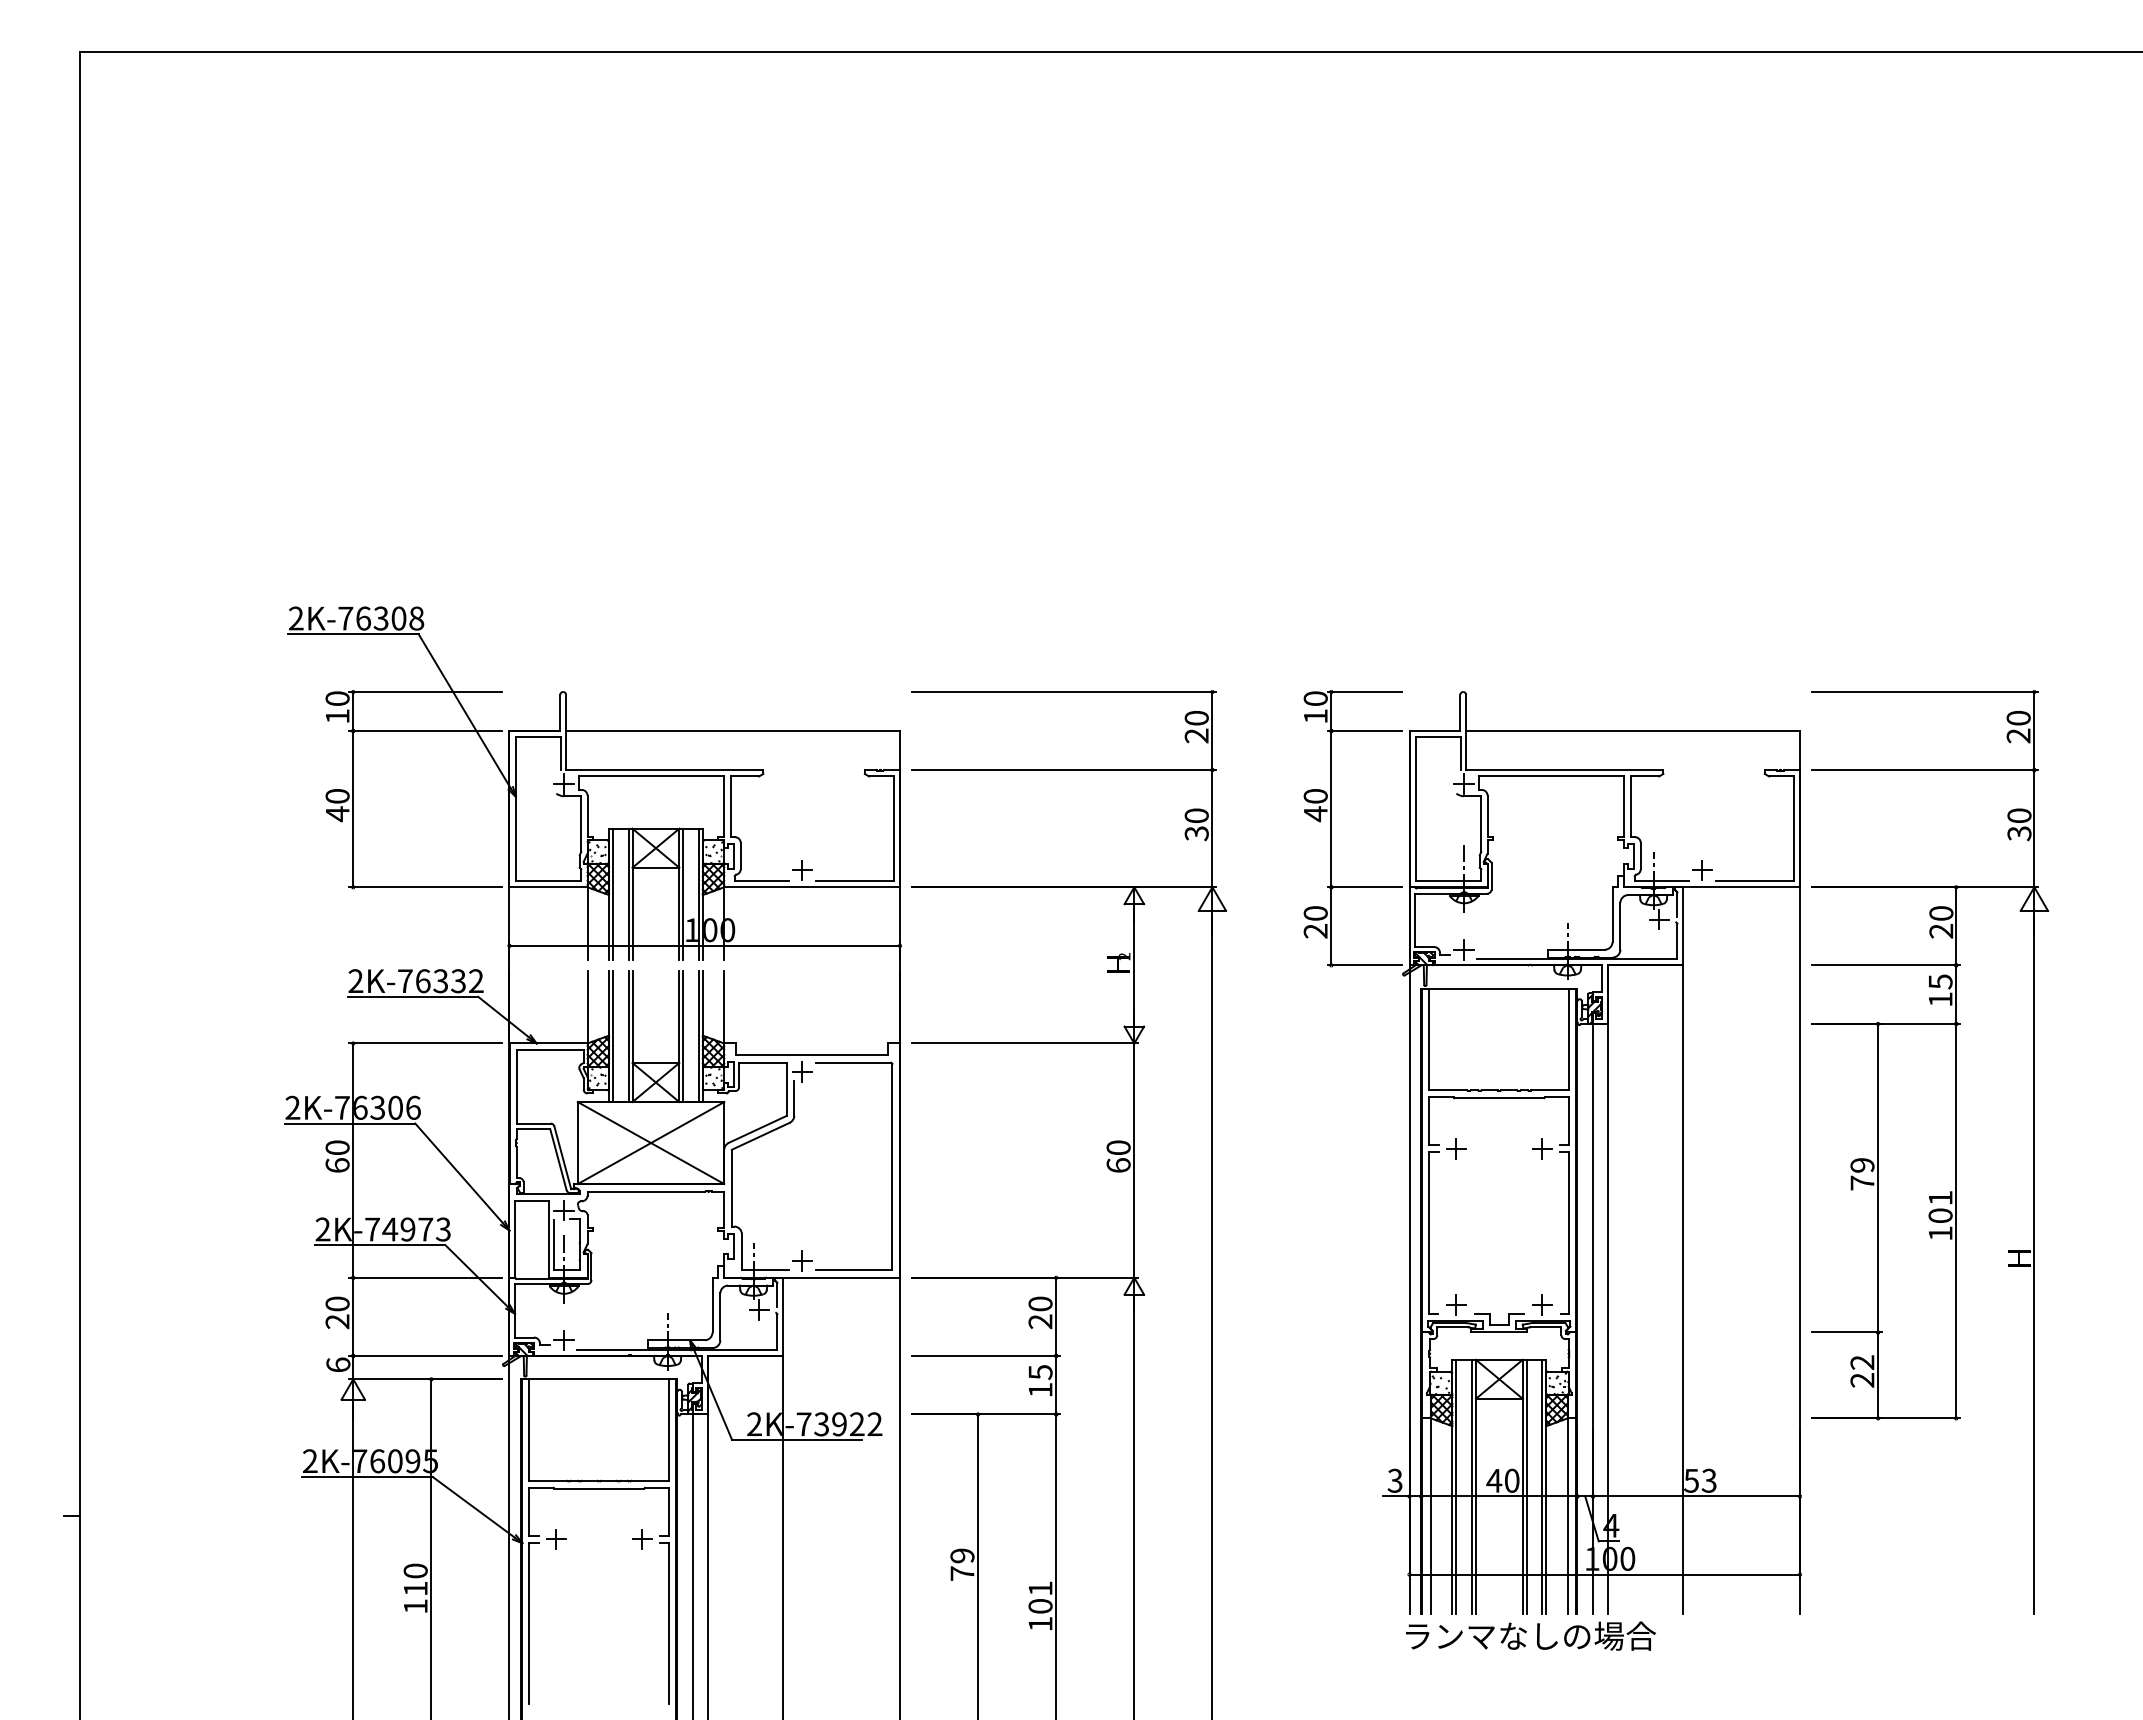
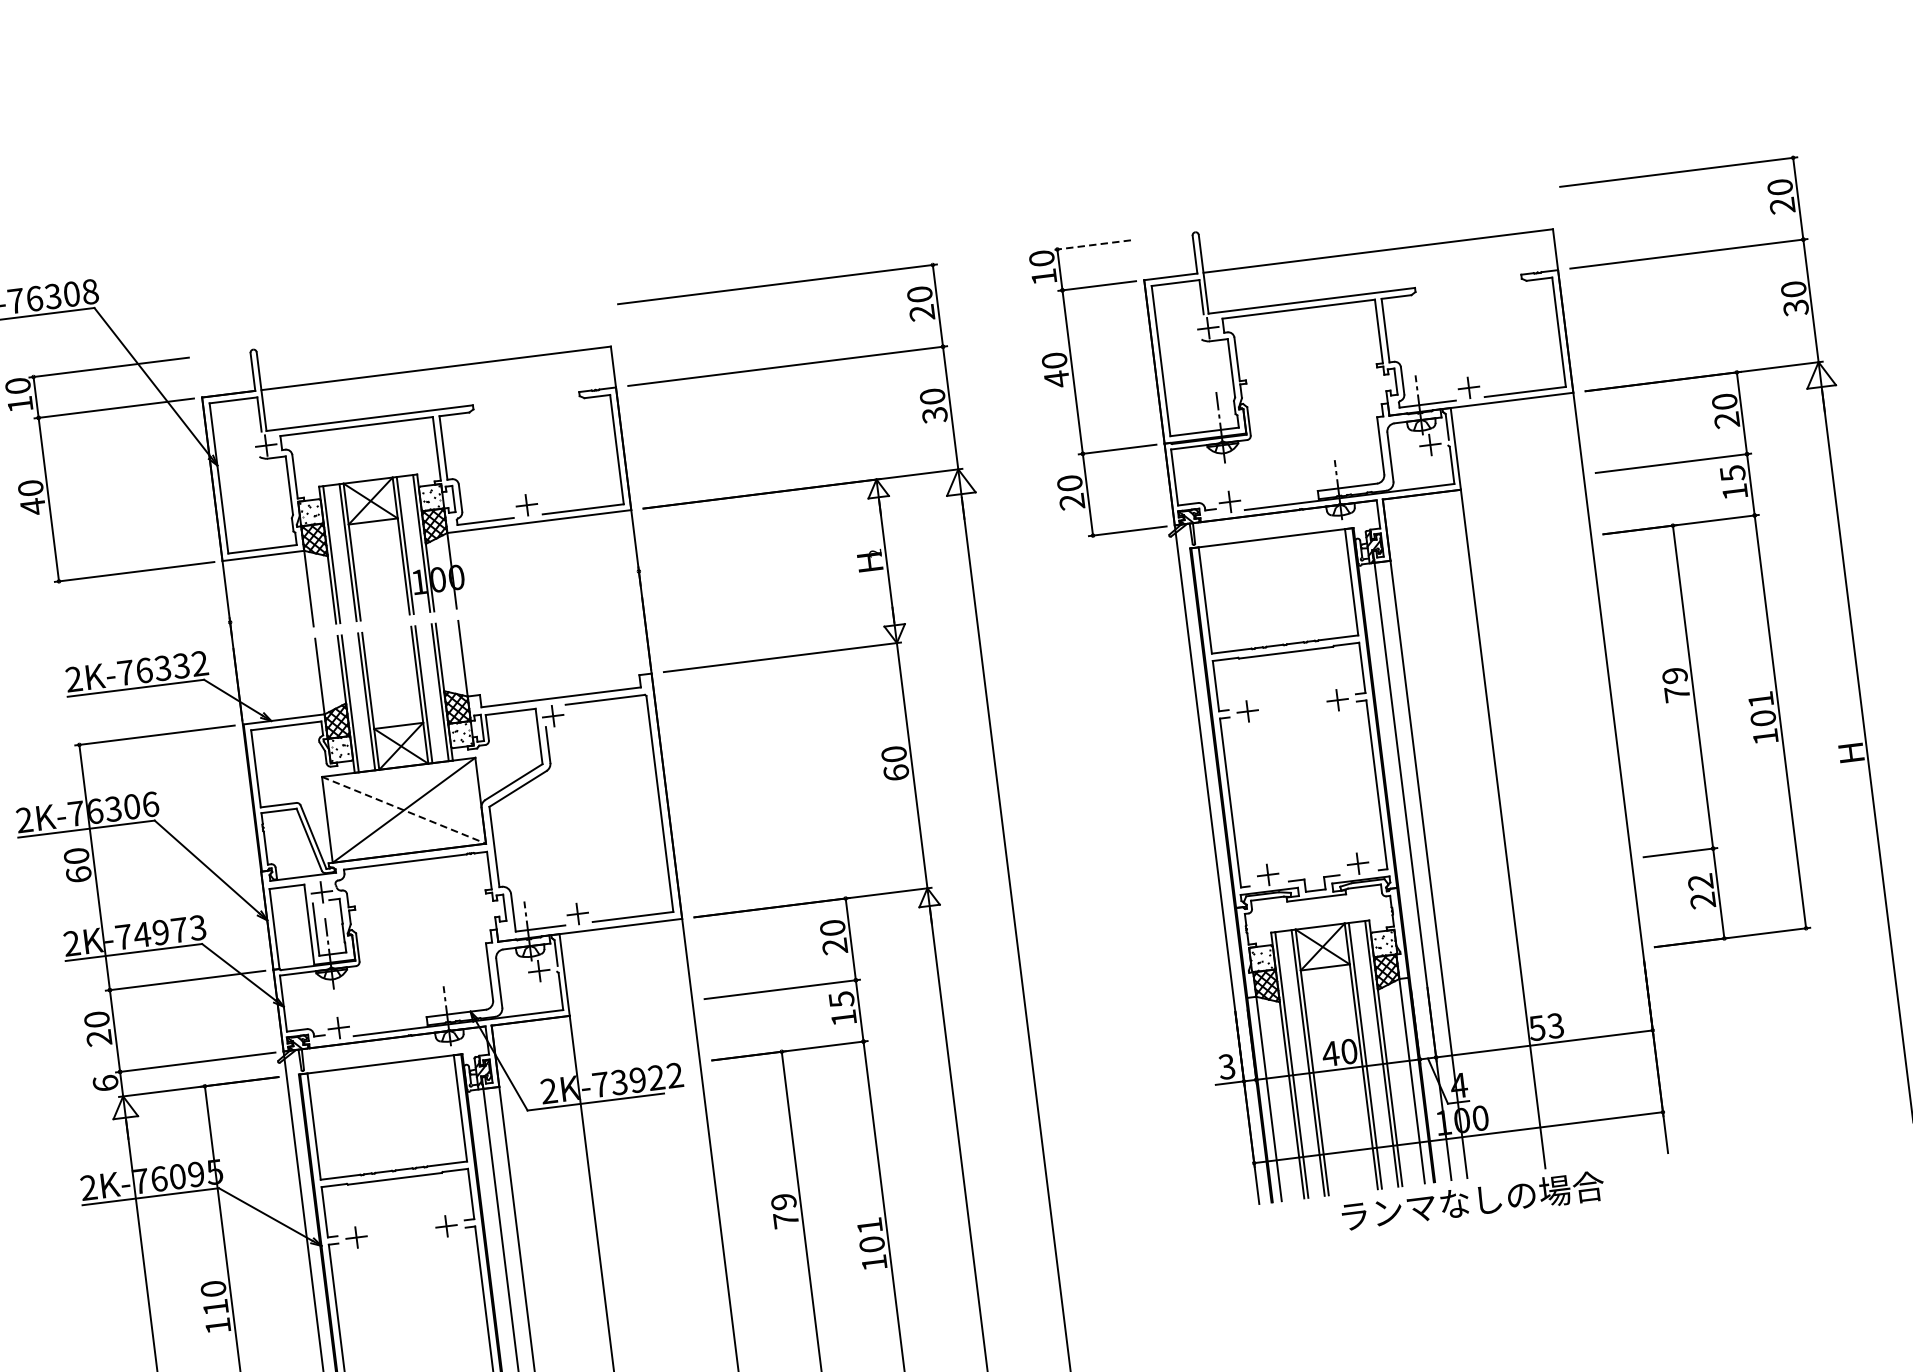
line: (1364, 692) -> (1092, 245), solid -> dashed
line: (704, 945) -> (434, 596), removed
line: (651, 1143) -> (404, 810), solid -> dashed
text: (1530, 1635) -> (1472, 1200), moved

